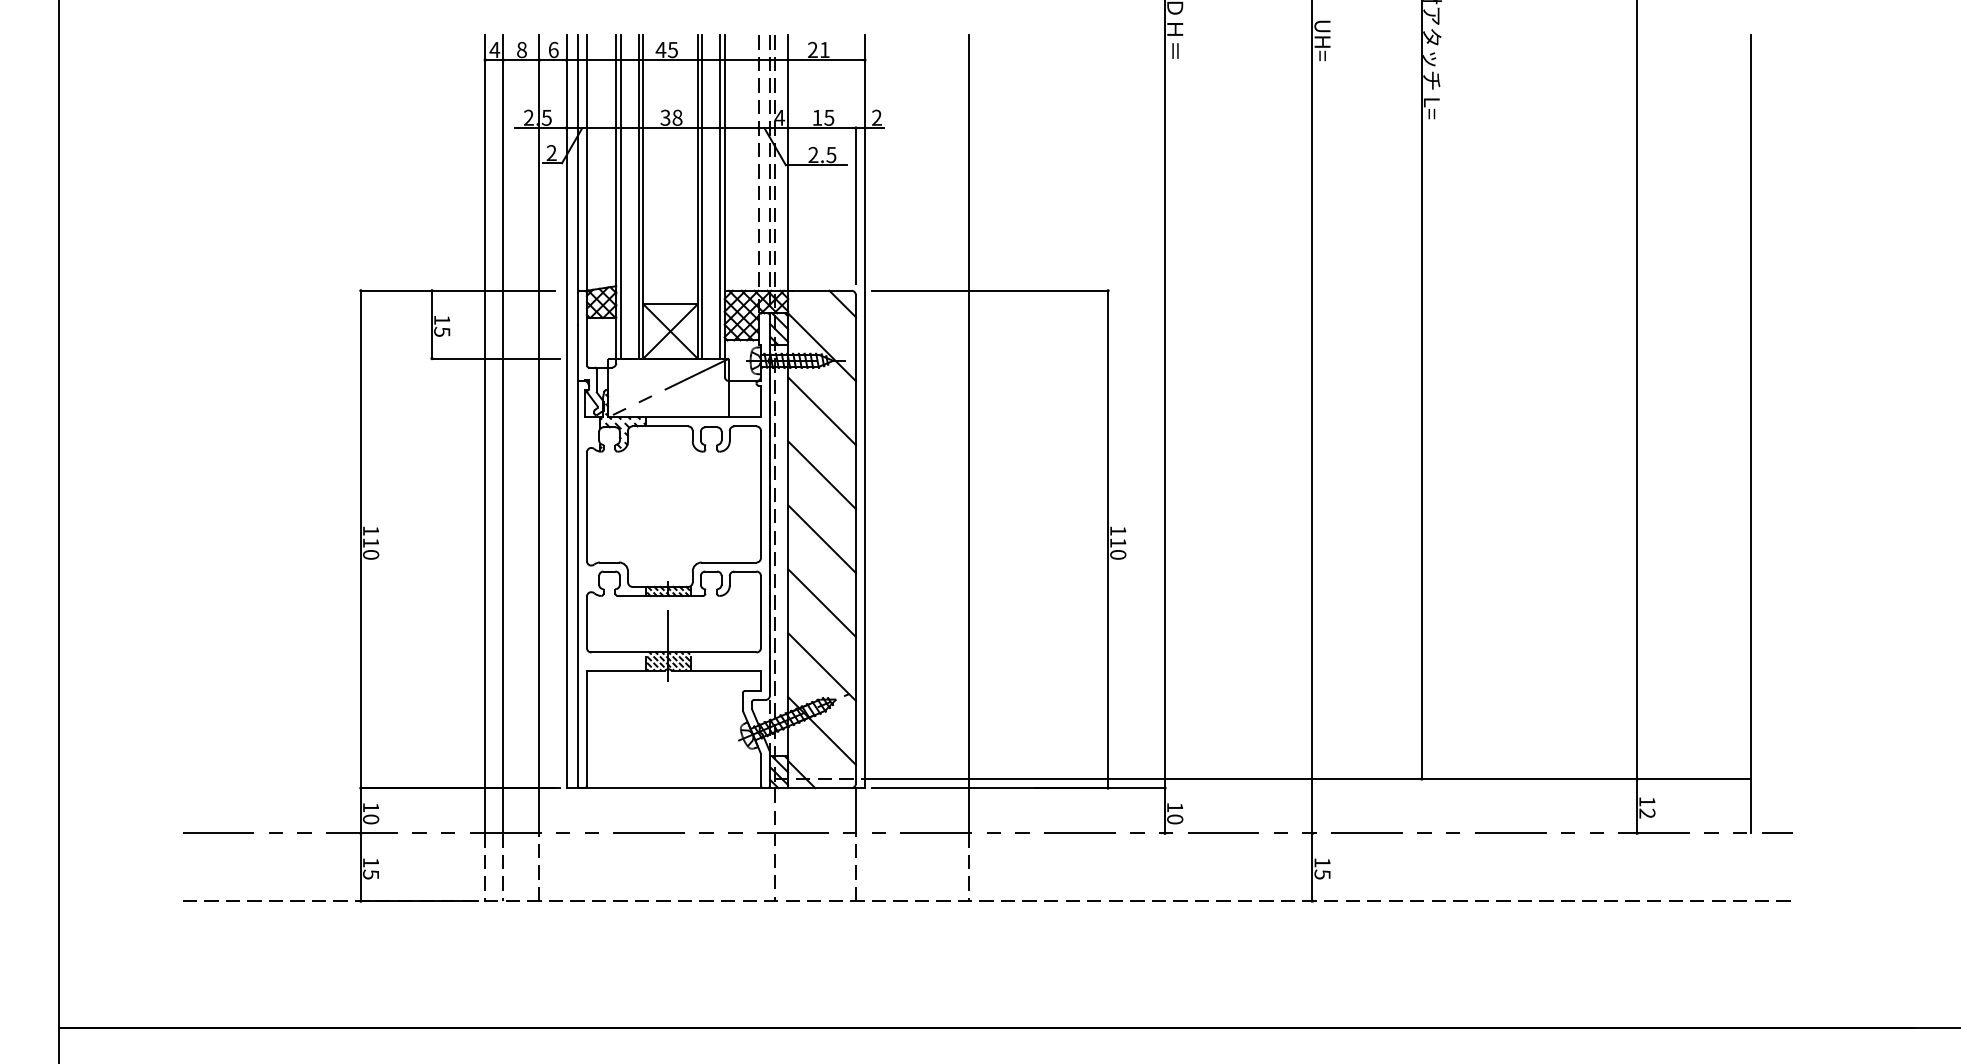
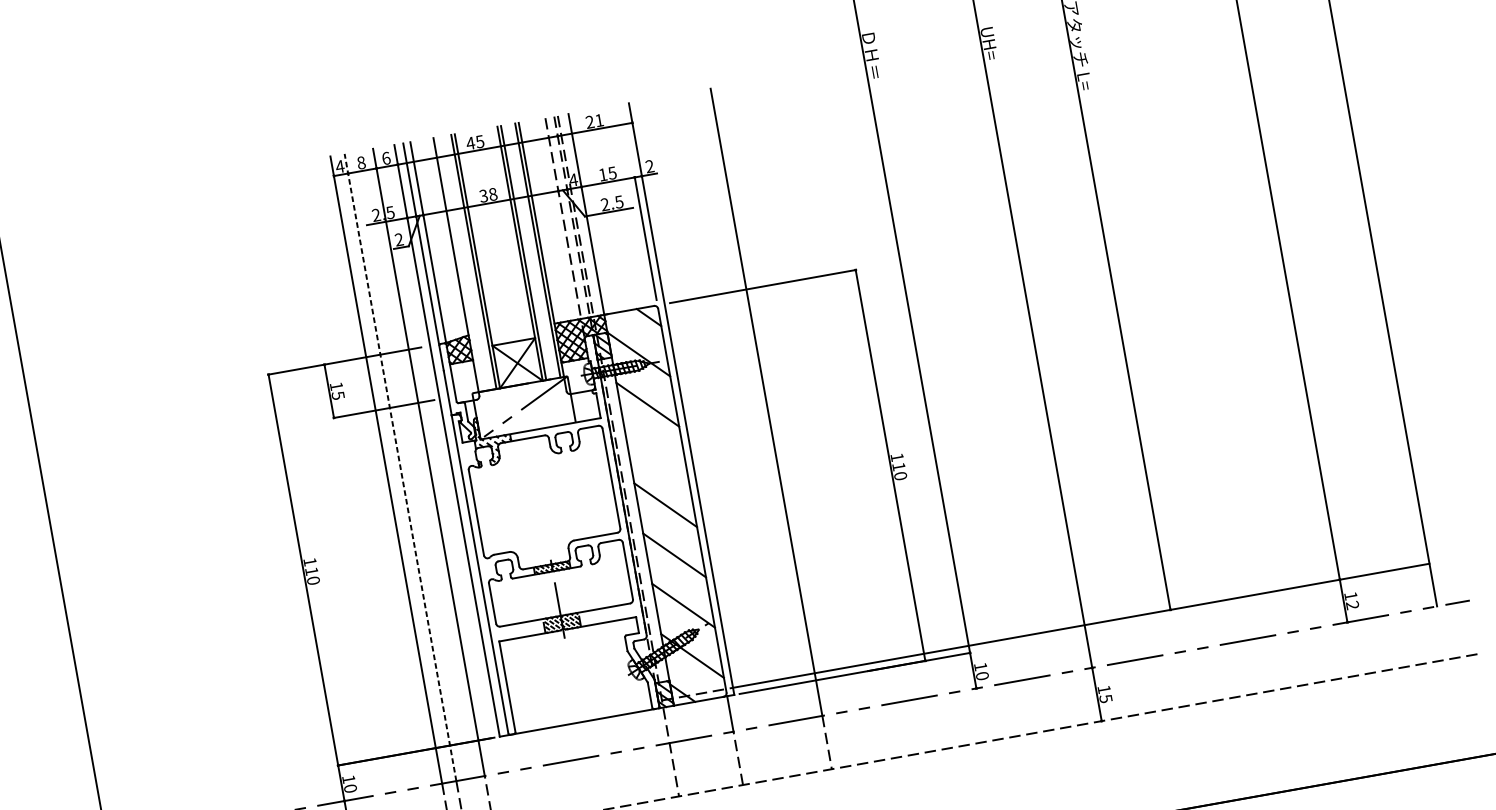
line: (620, 196) -> (459, 264), removed
line: (503, 433) -> (400, 466), solid -> dashed
line: (821, 475) -> (656, 455), removed

